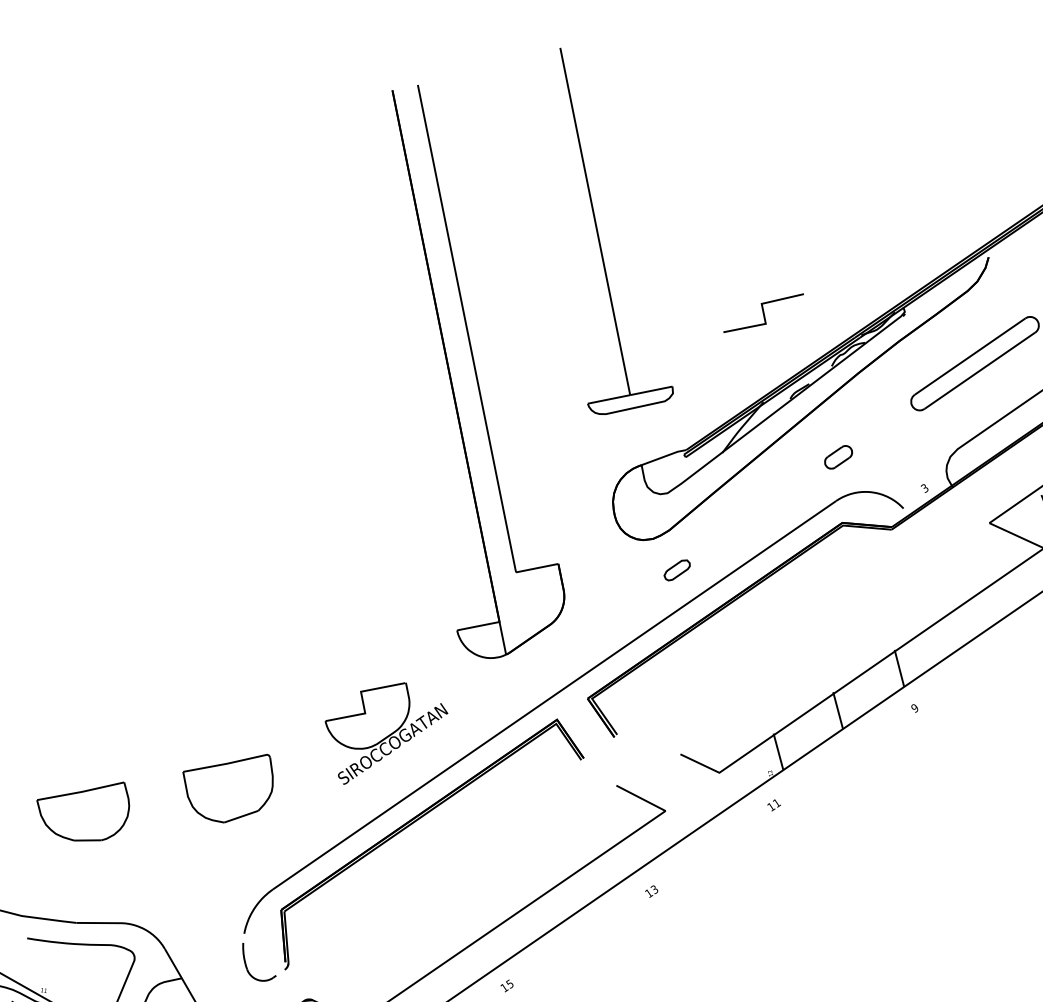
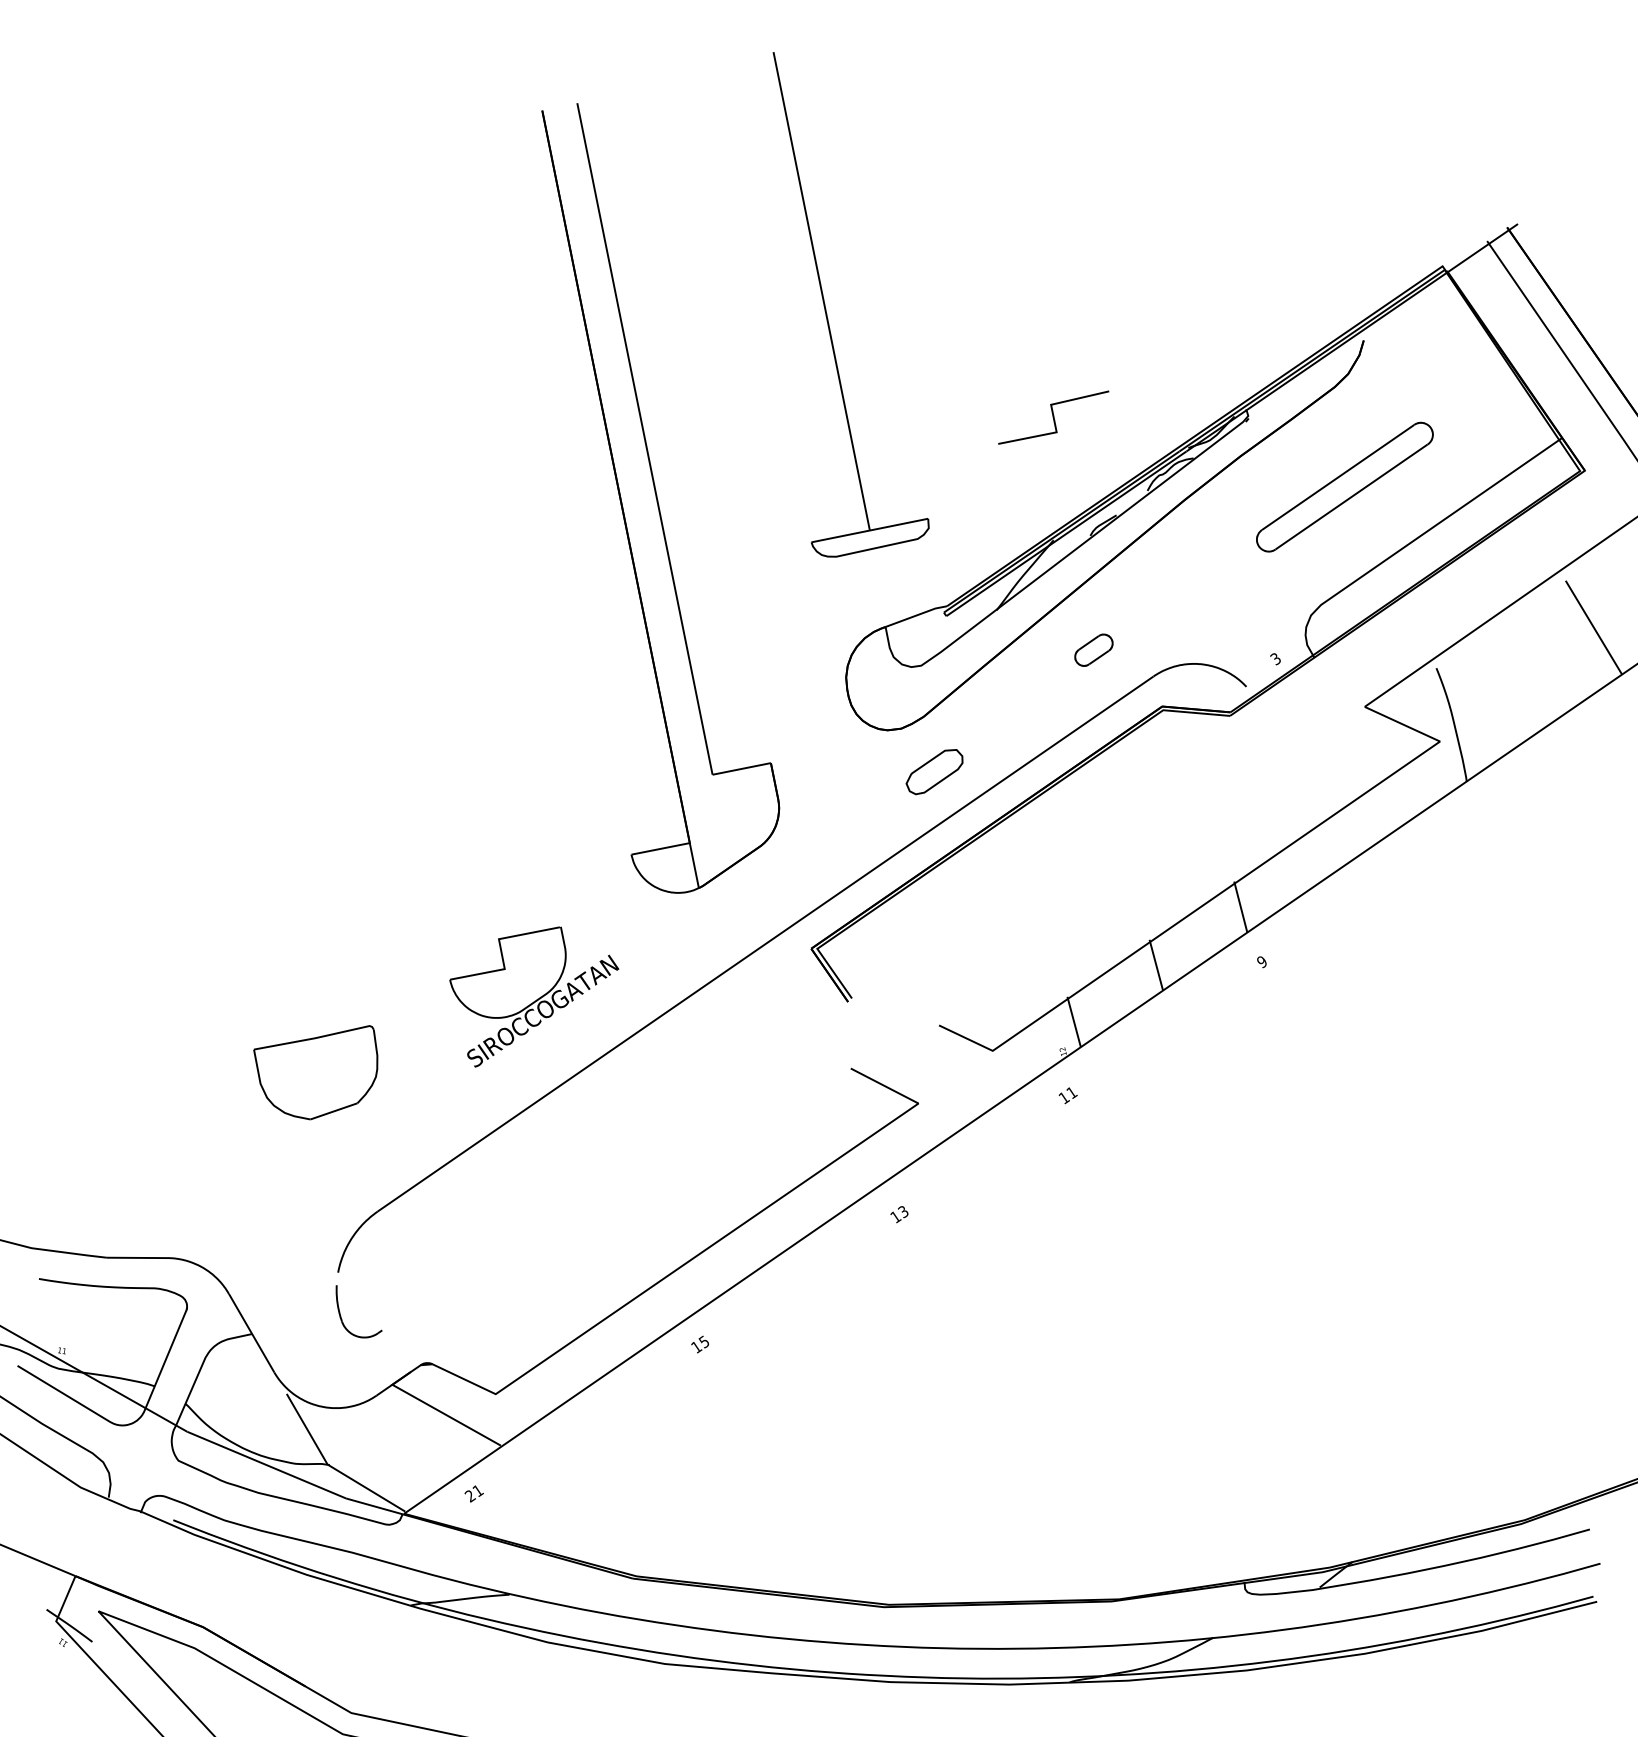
part: (838, 456) -> (1093, 649), moved
part: (677, 570) -> (934, 771), size x1.6
part: (83, 811) -> (116, 1104), removed
part: (418, 820) -> (577, 1116), removed

